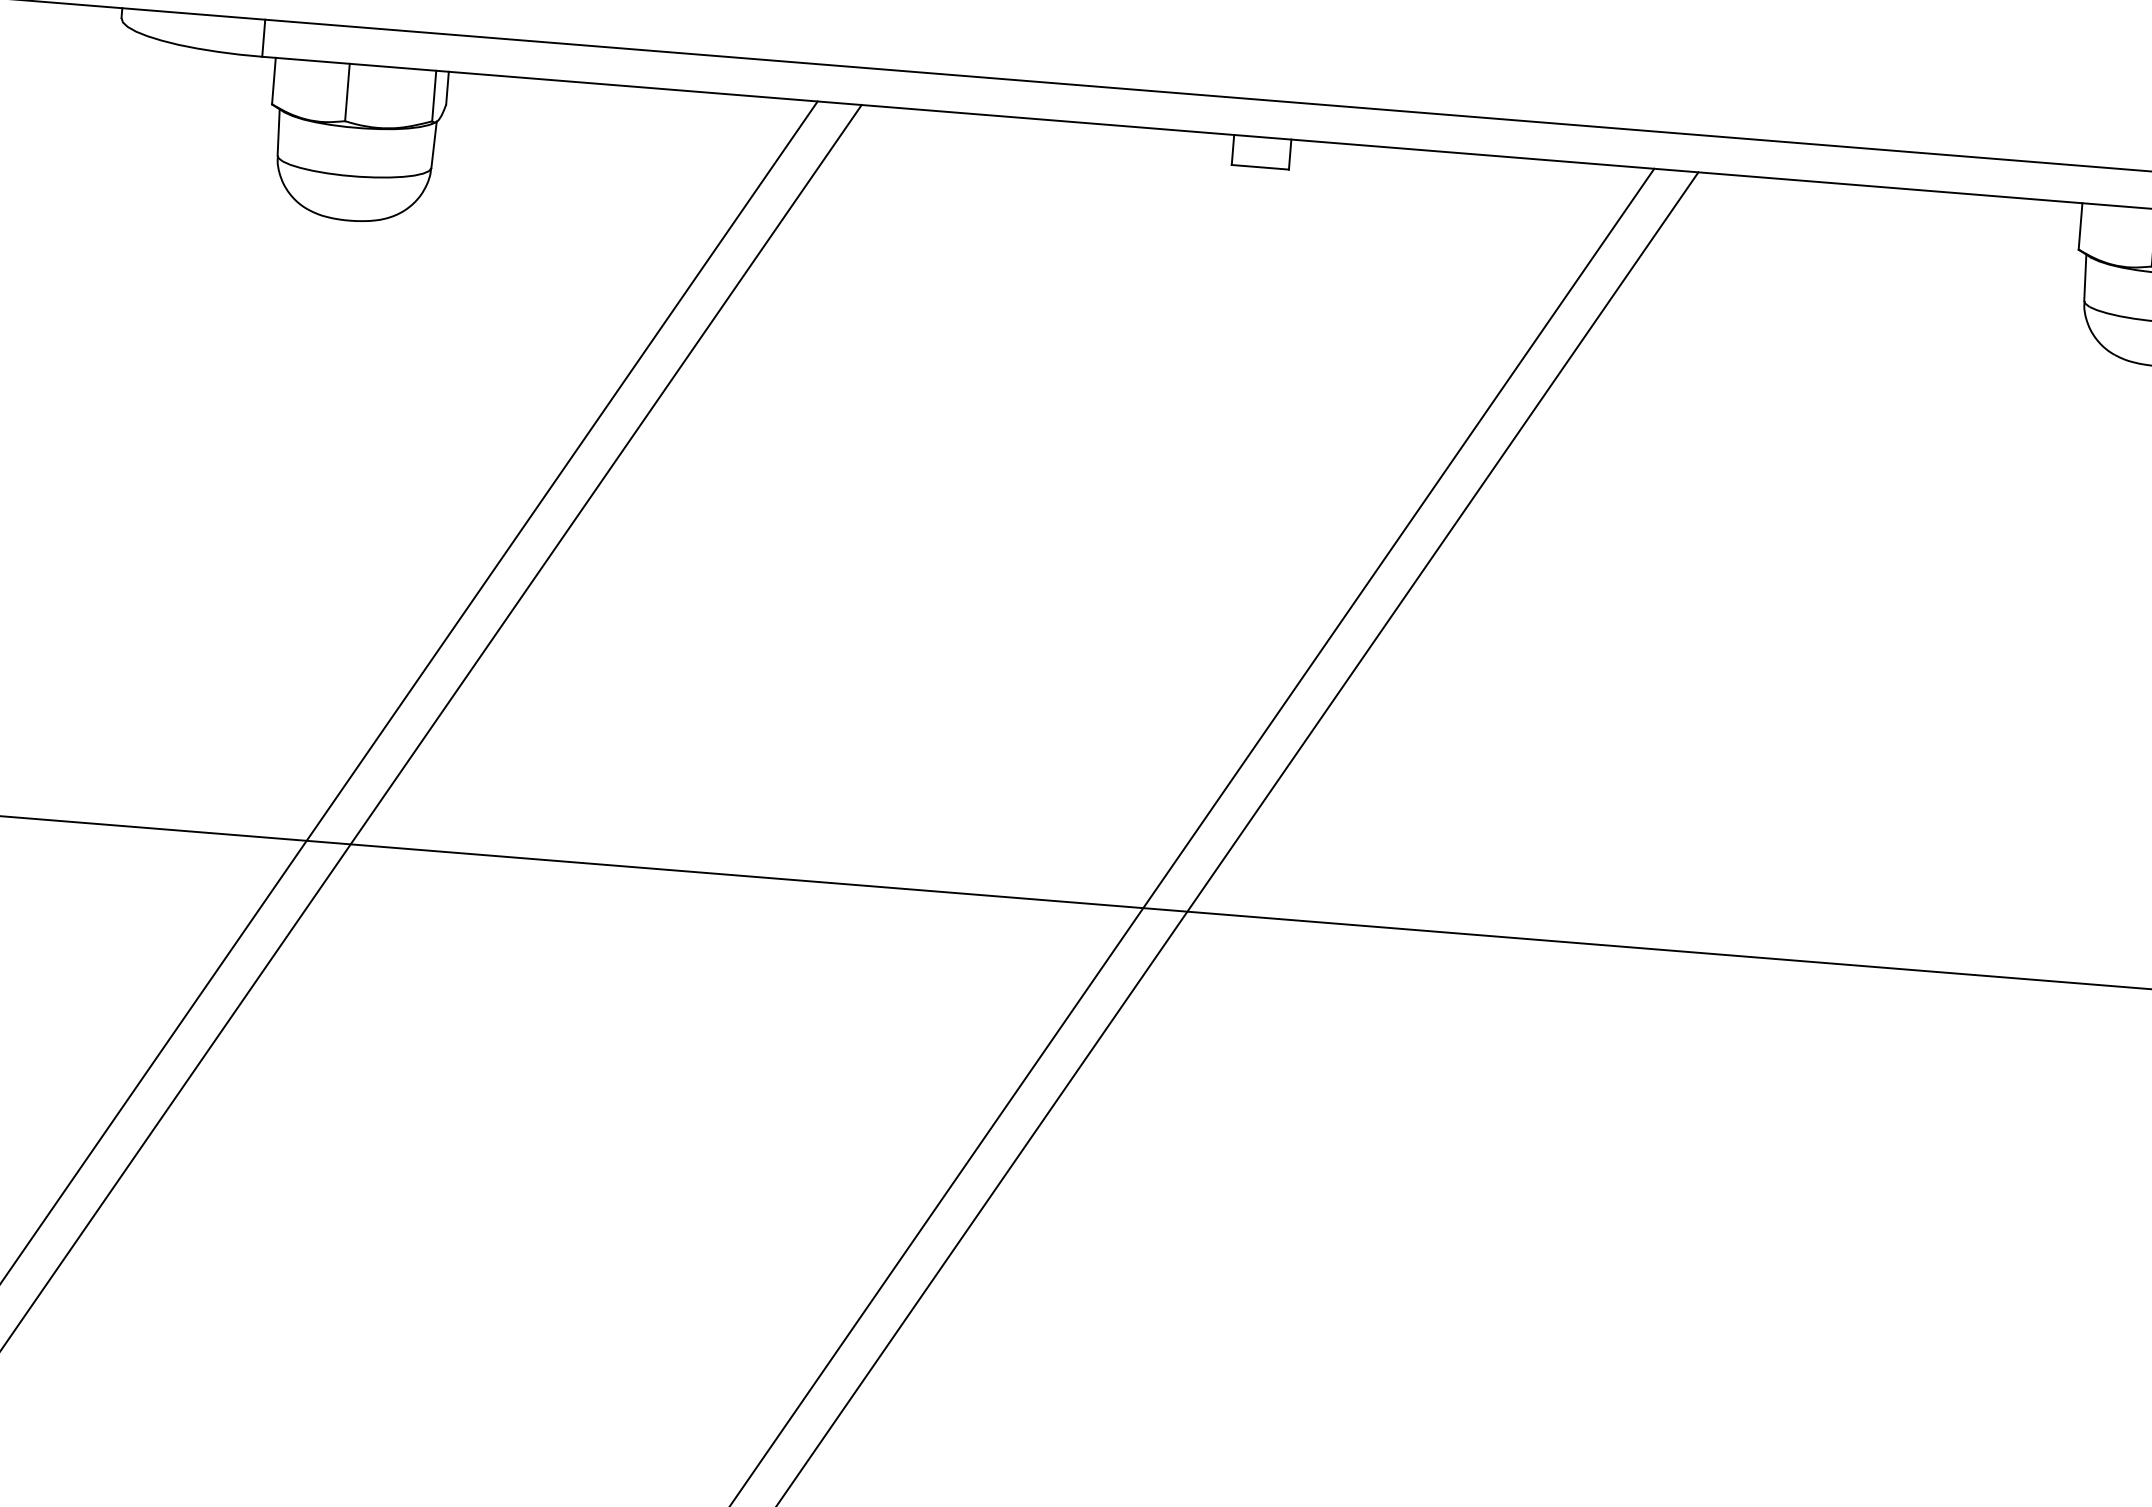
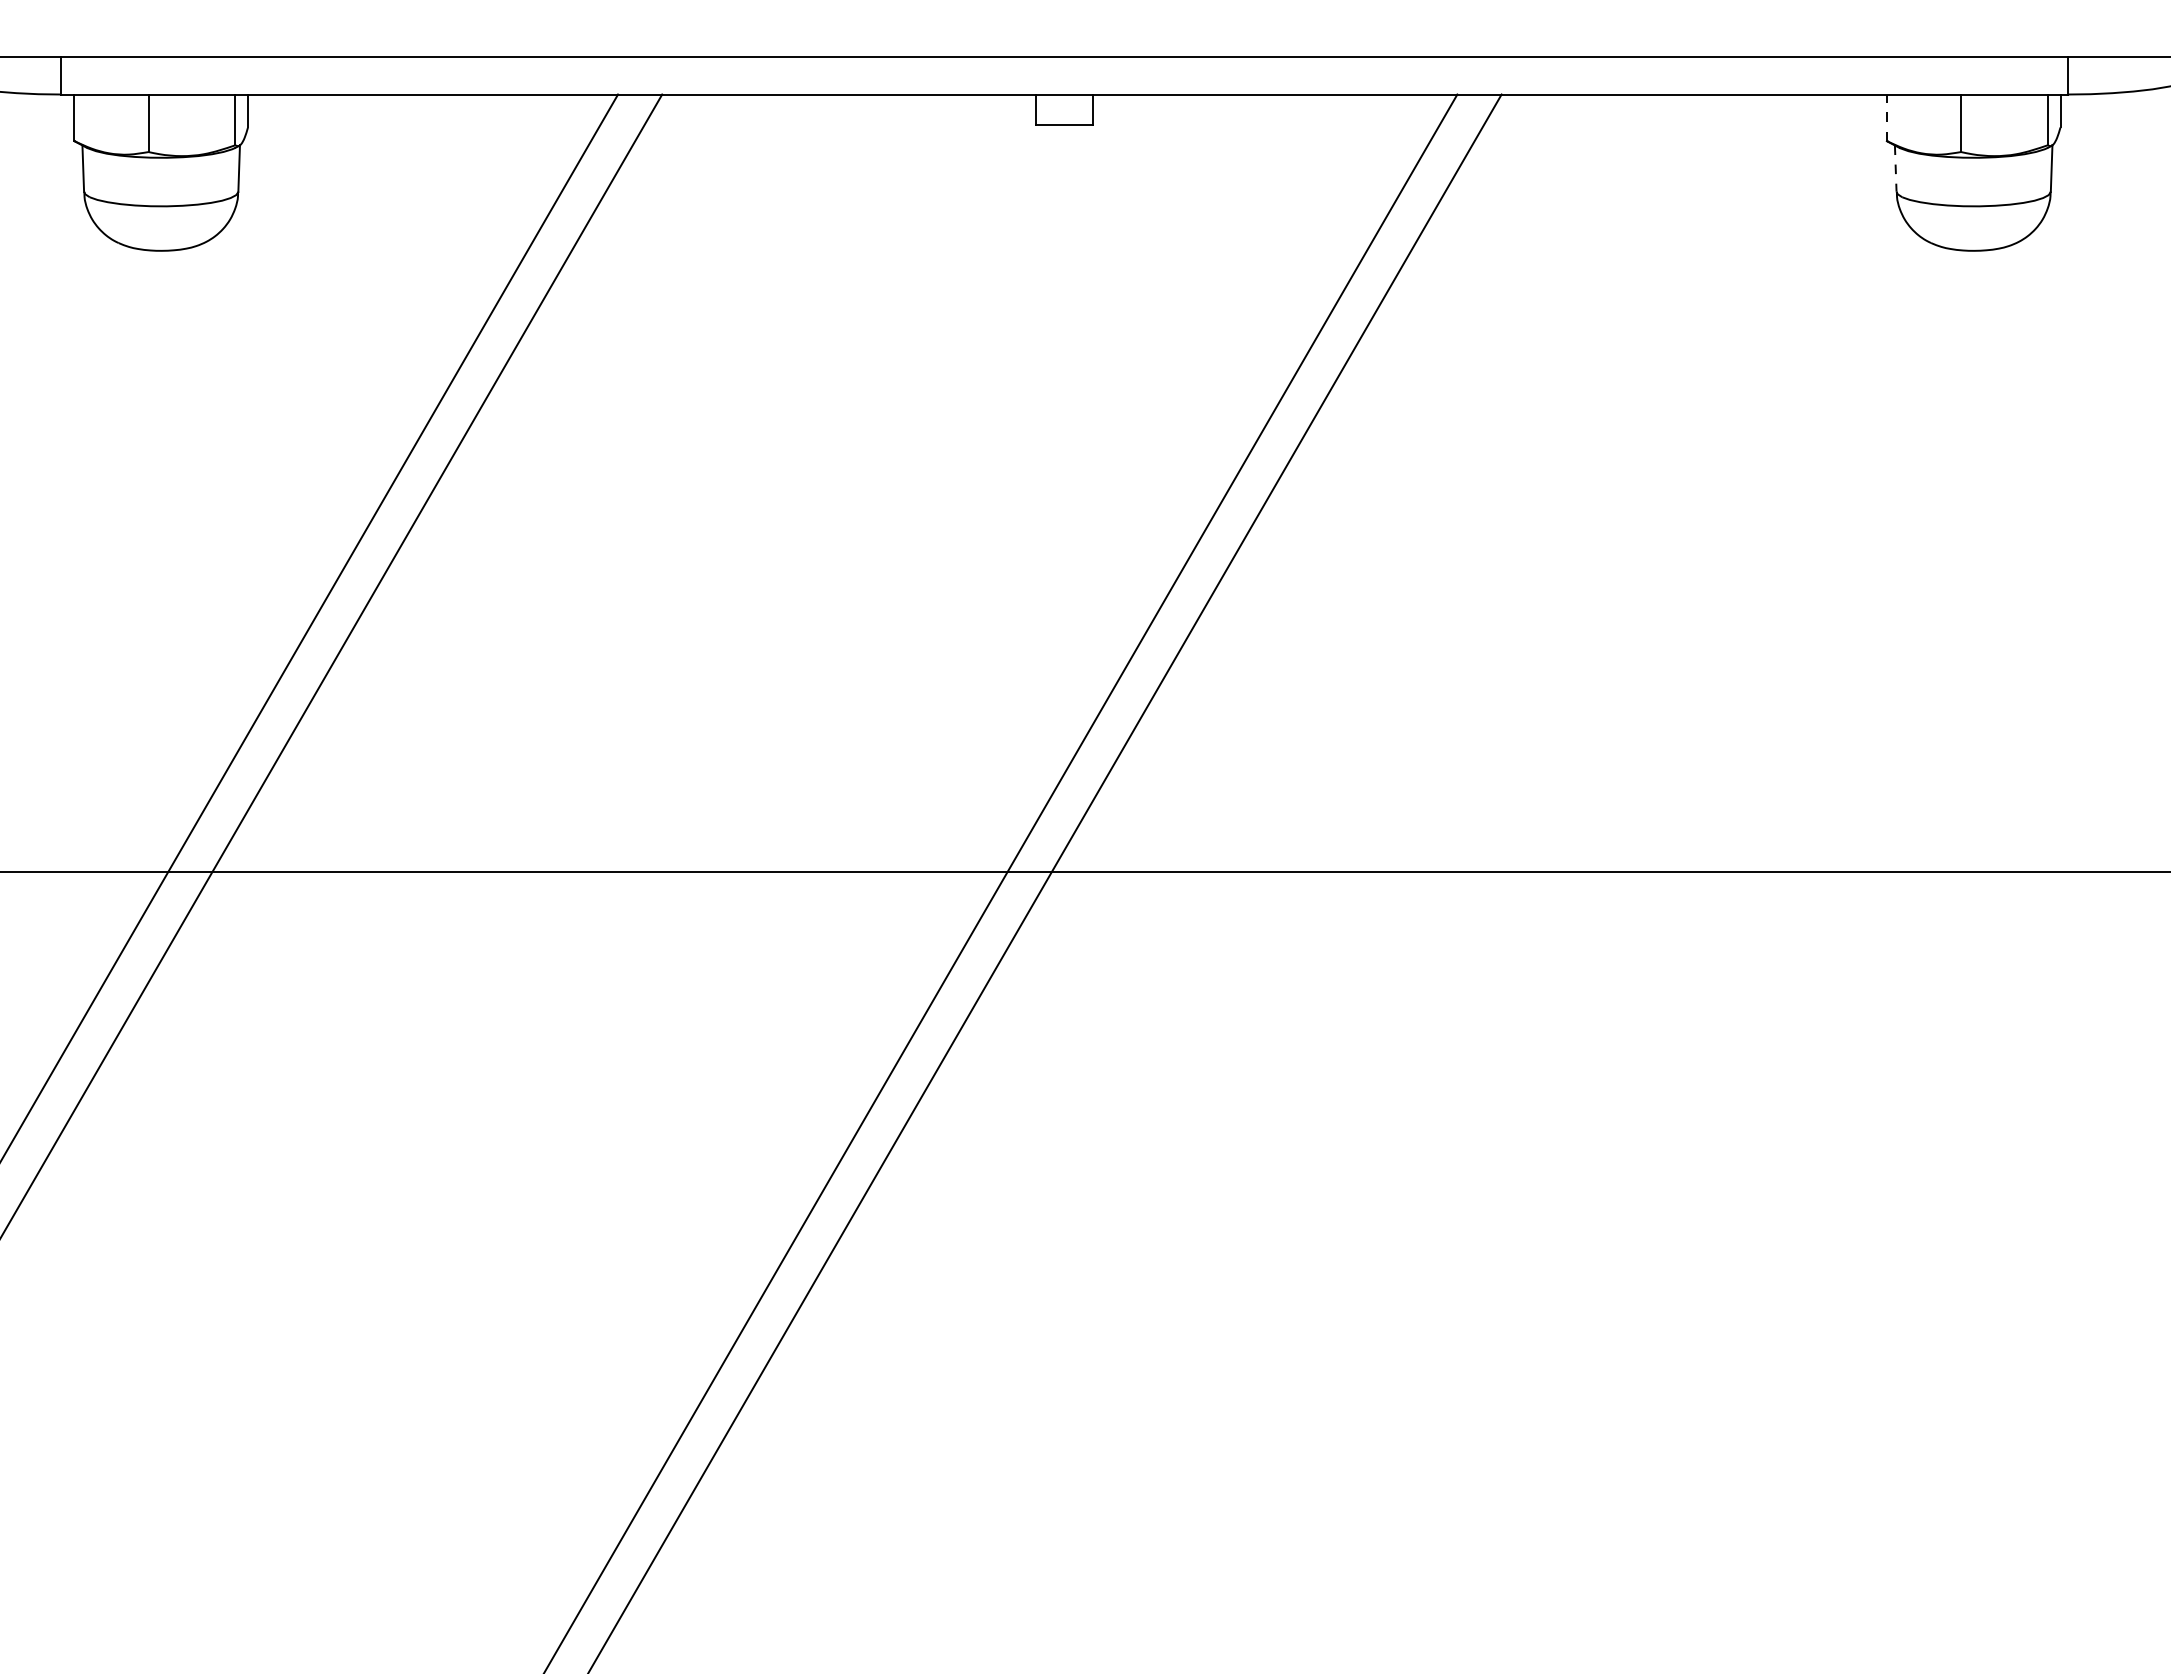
line: (2080, 226) -> (1886, 117), solid -> dashed
line: (2084, 278) -> (1895, 169), solid -> dashed

